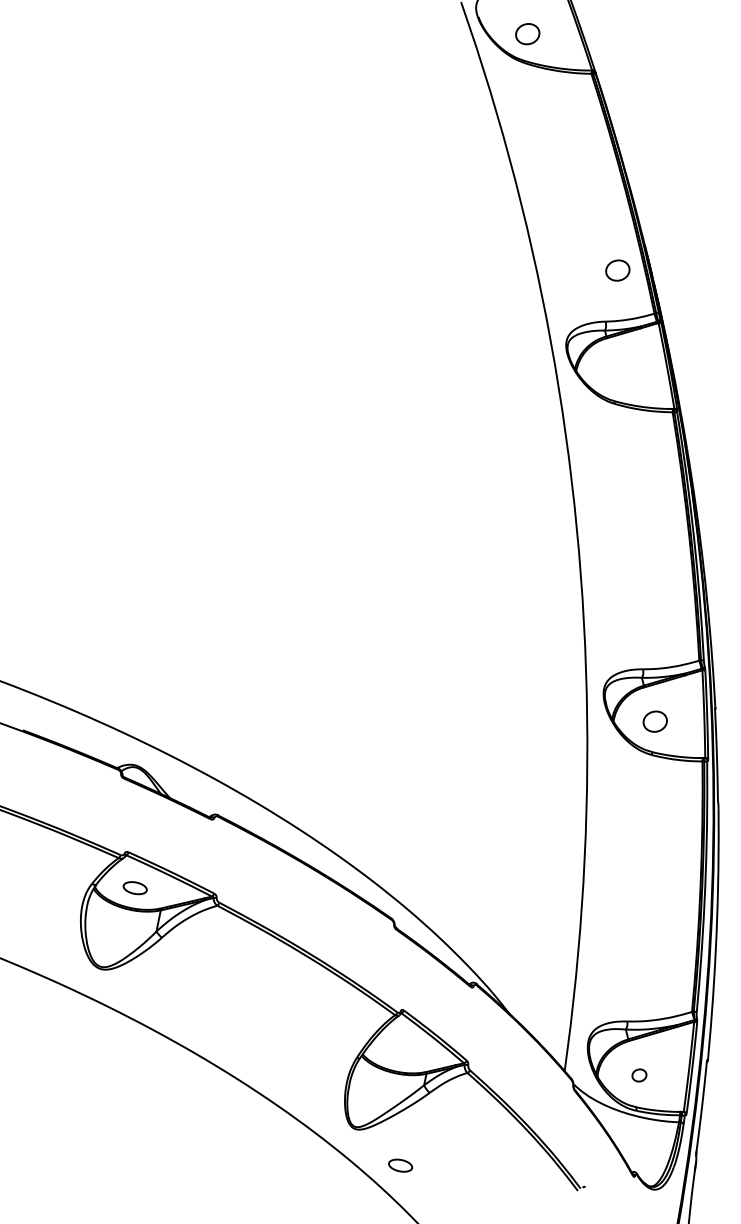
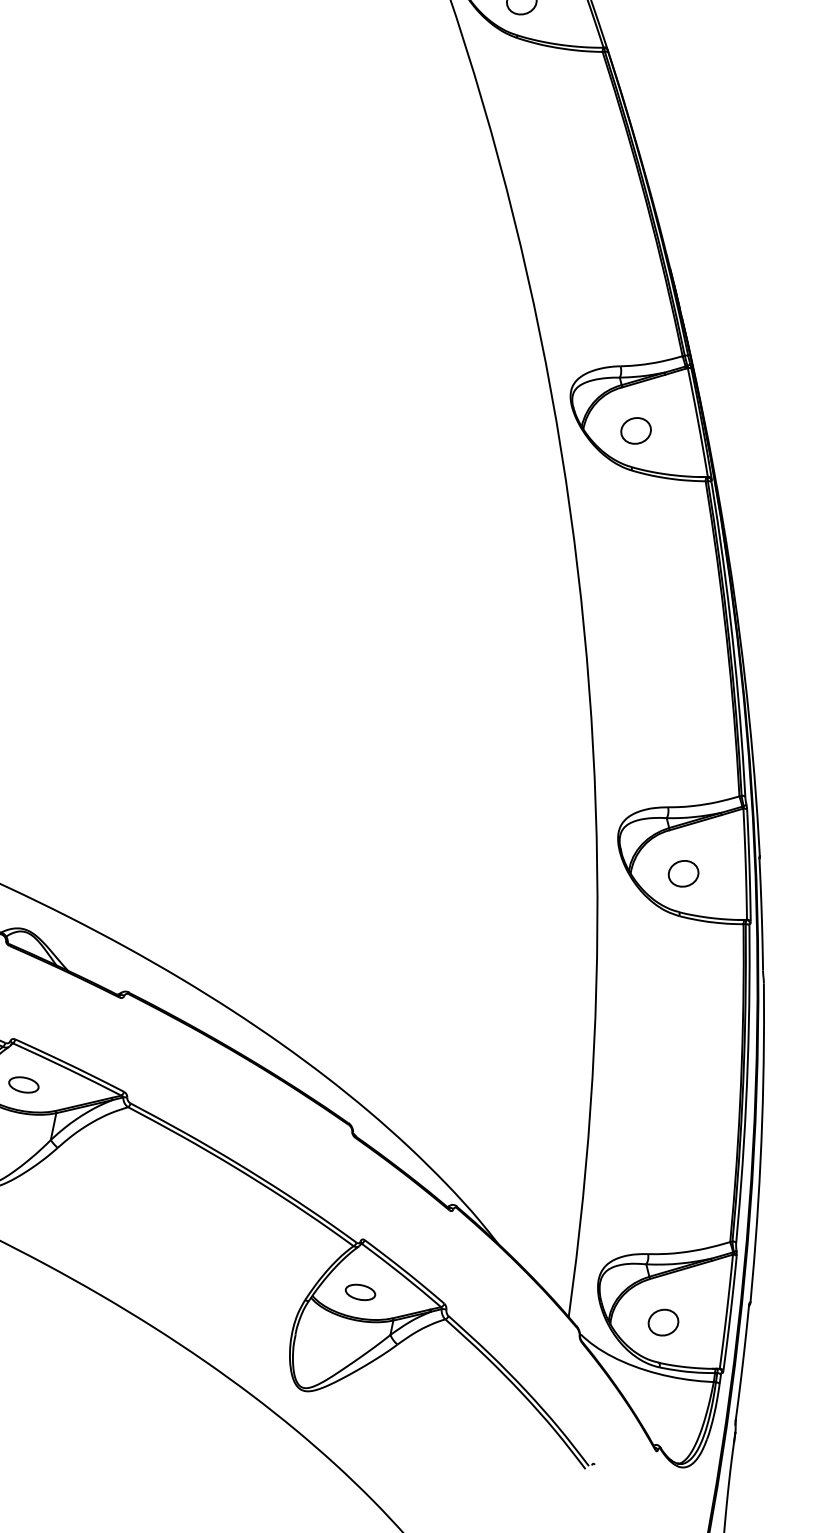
part: (617, 270) -> (635, 430), moved
part: (639, 1075) -> (663, 1322), size x1.67
part: (400, 1165) -> (360, 1292), moved

